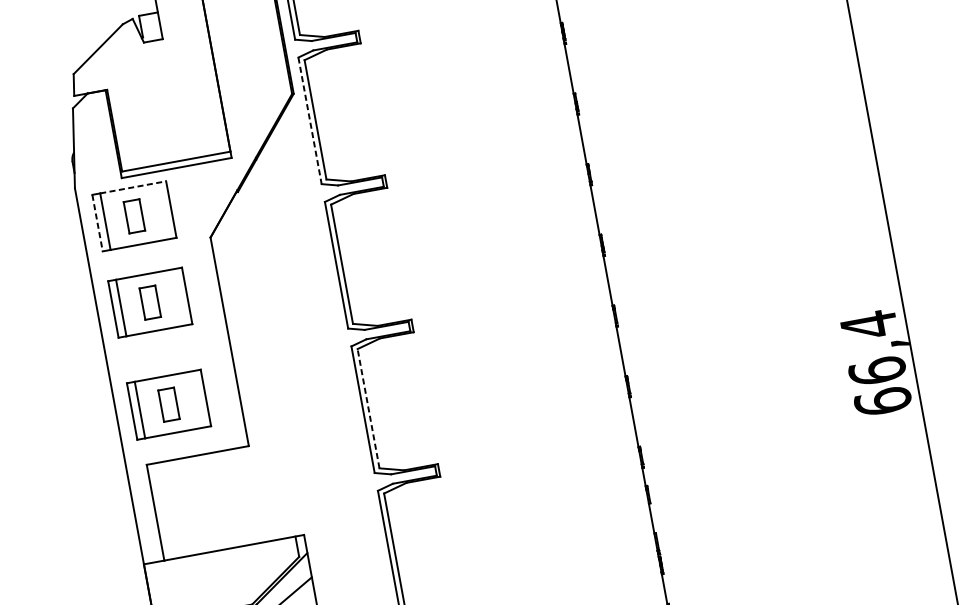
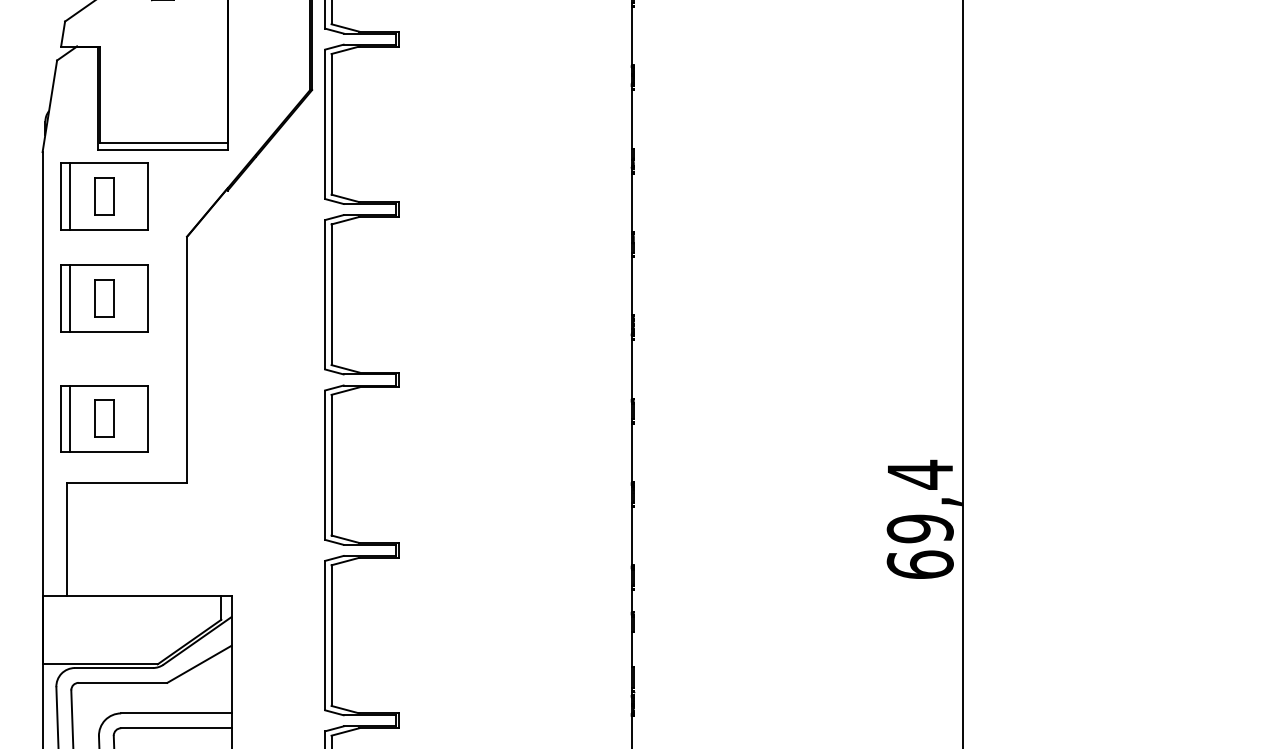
line: (310, 120) -> (325, 124), dashed -> solid
line: (133, 187) -> (109, 163), dashed -> solid
line: (98, 223) -> (61, 197), dashed -> solid
text: (876, 370) -> (919, 528), 66,4 -> 69,4
line: (368, 408) -> (331, 464), dashed -> solid

